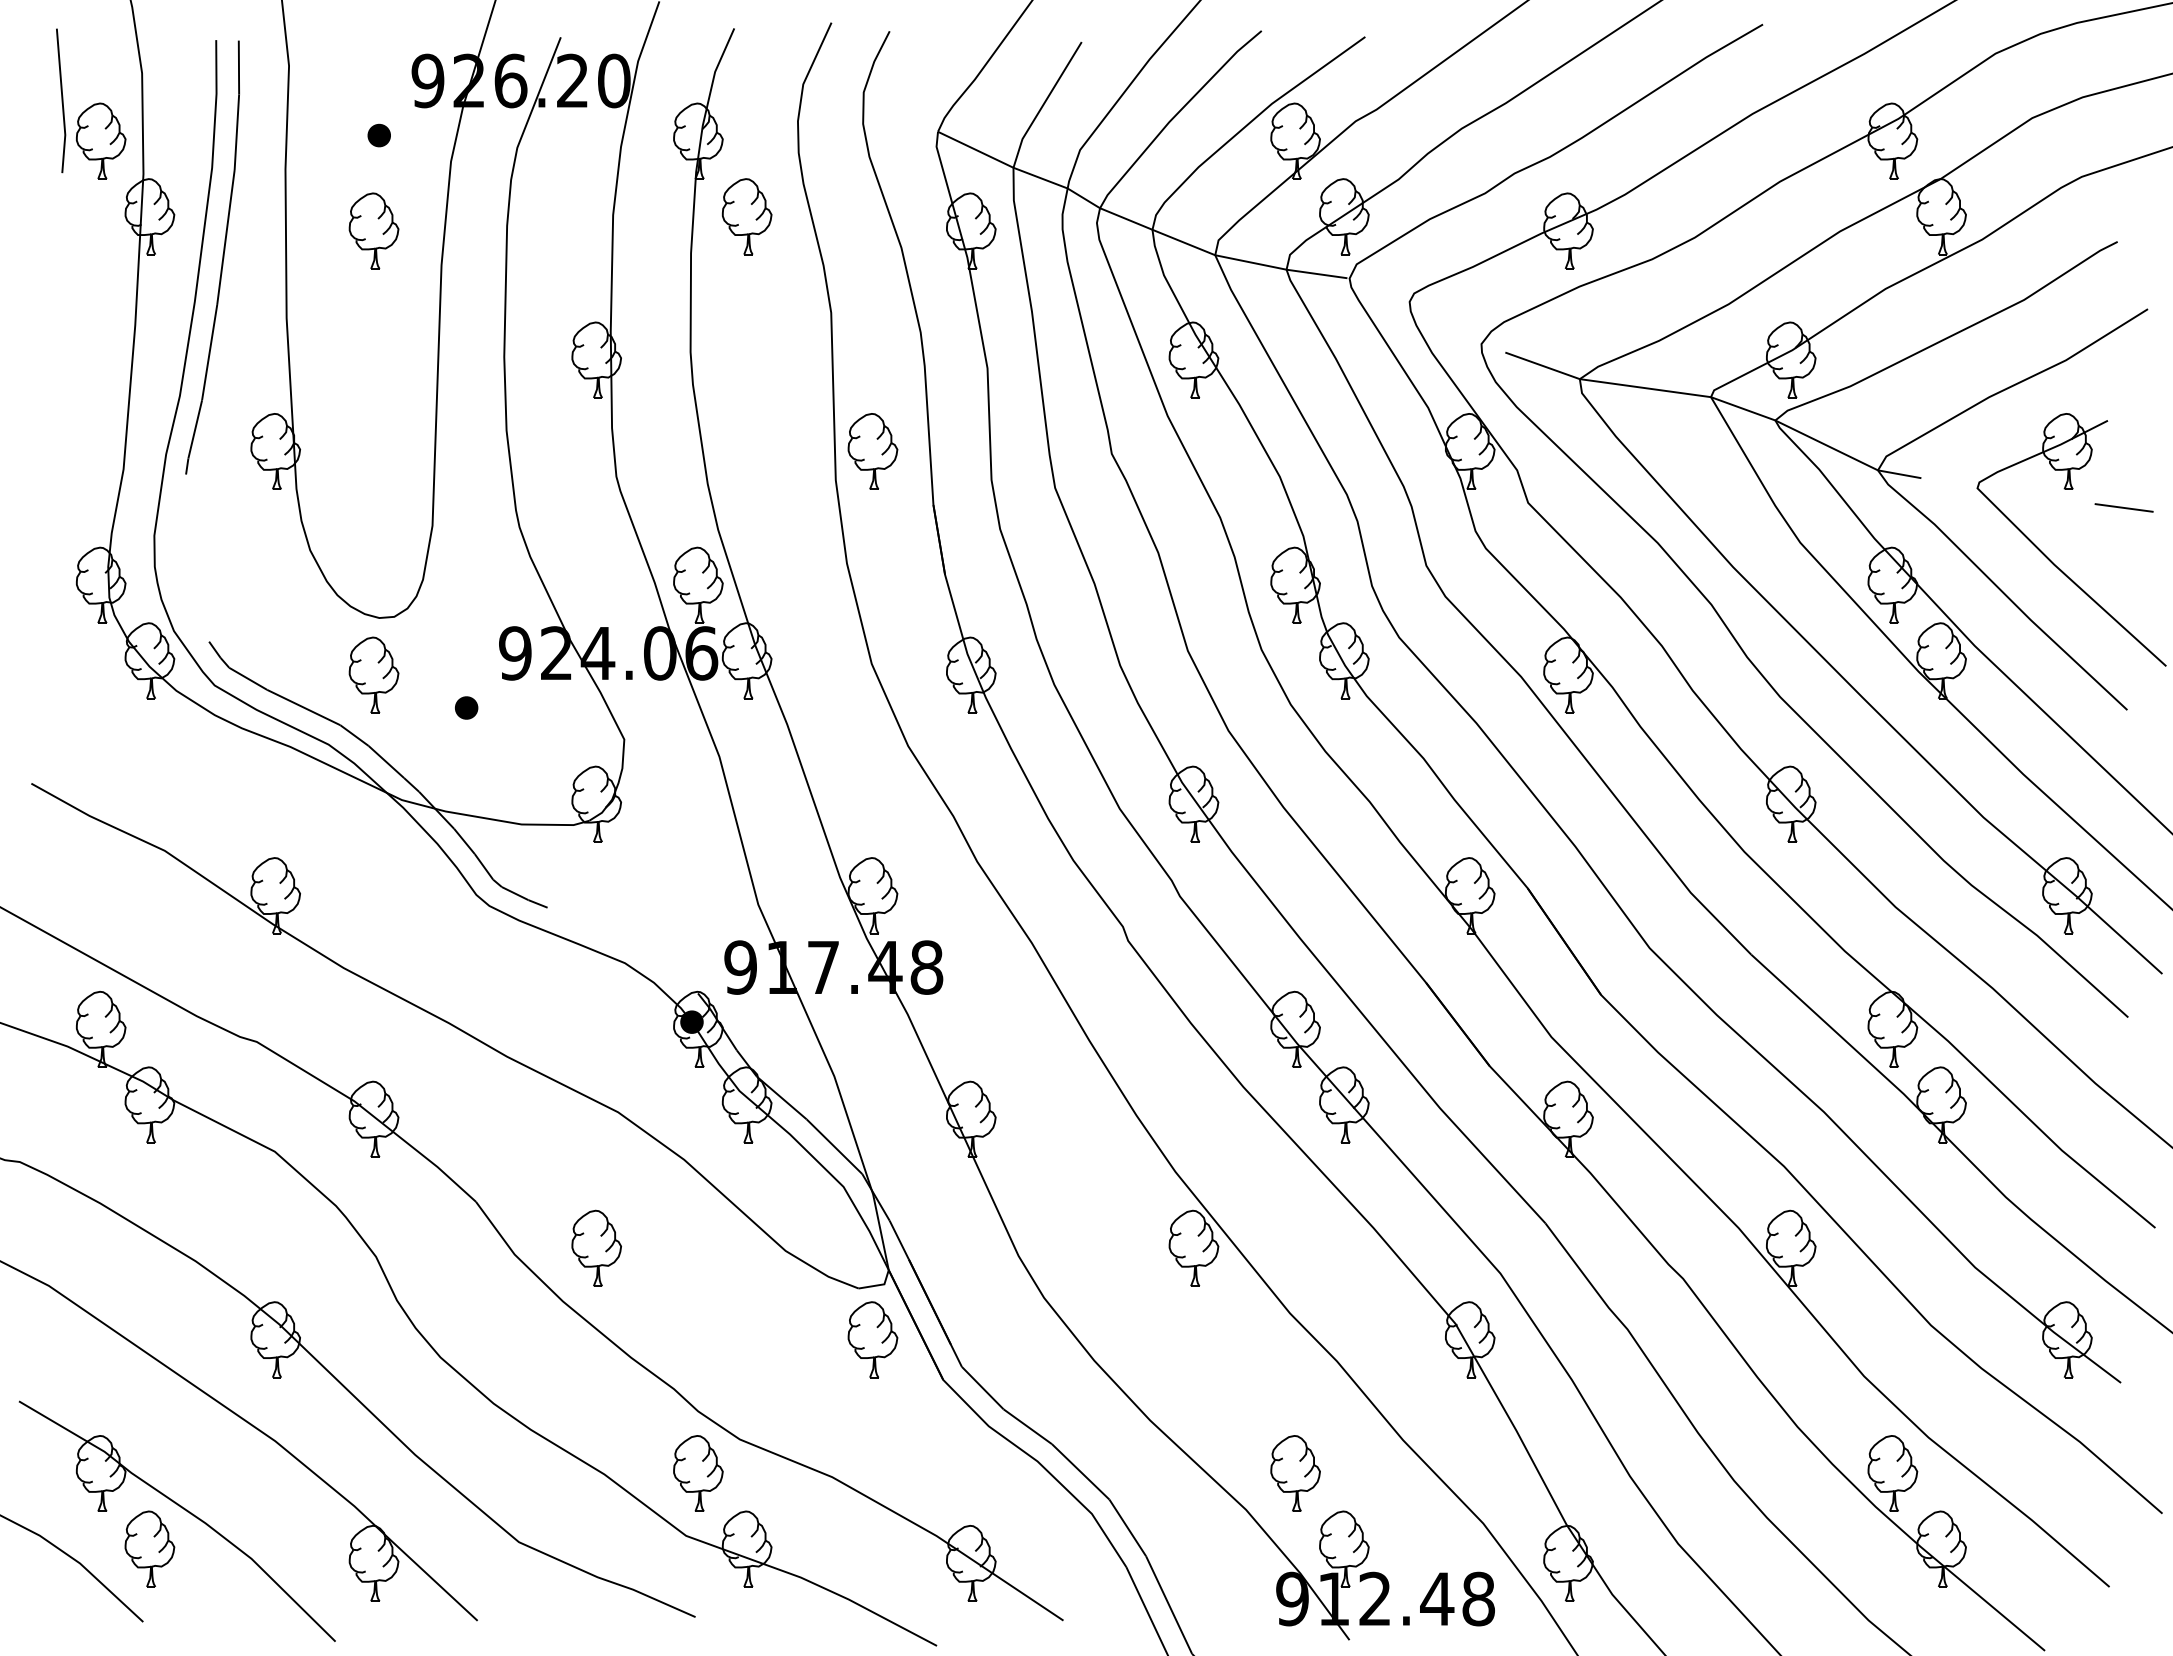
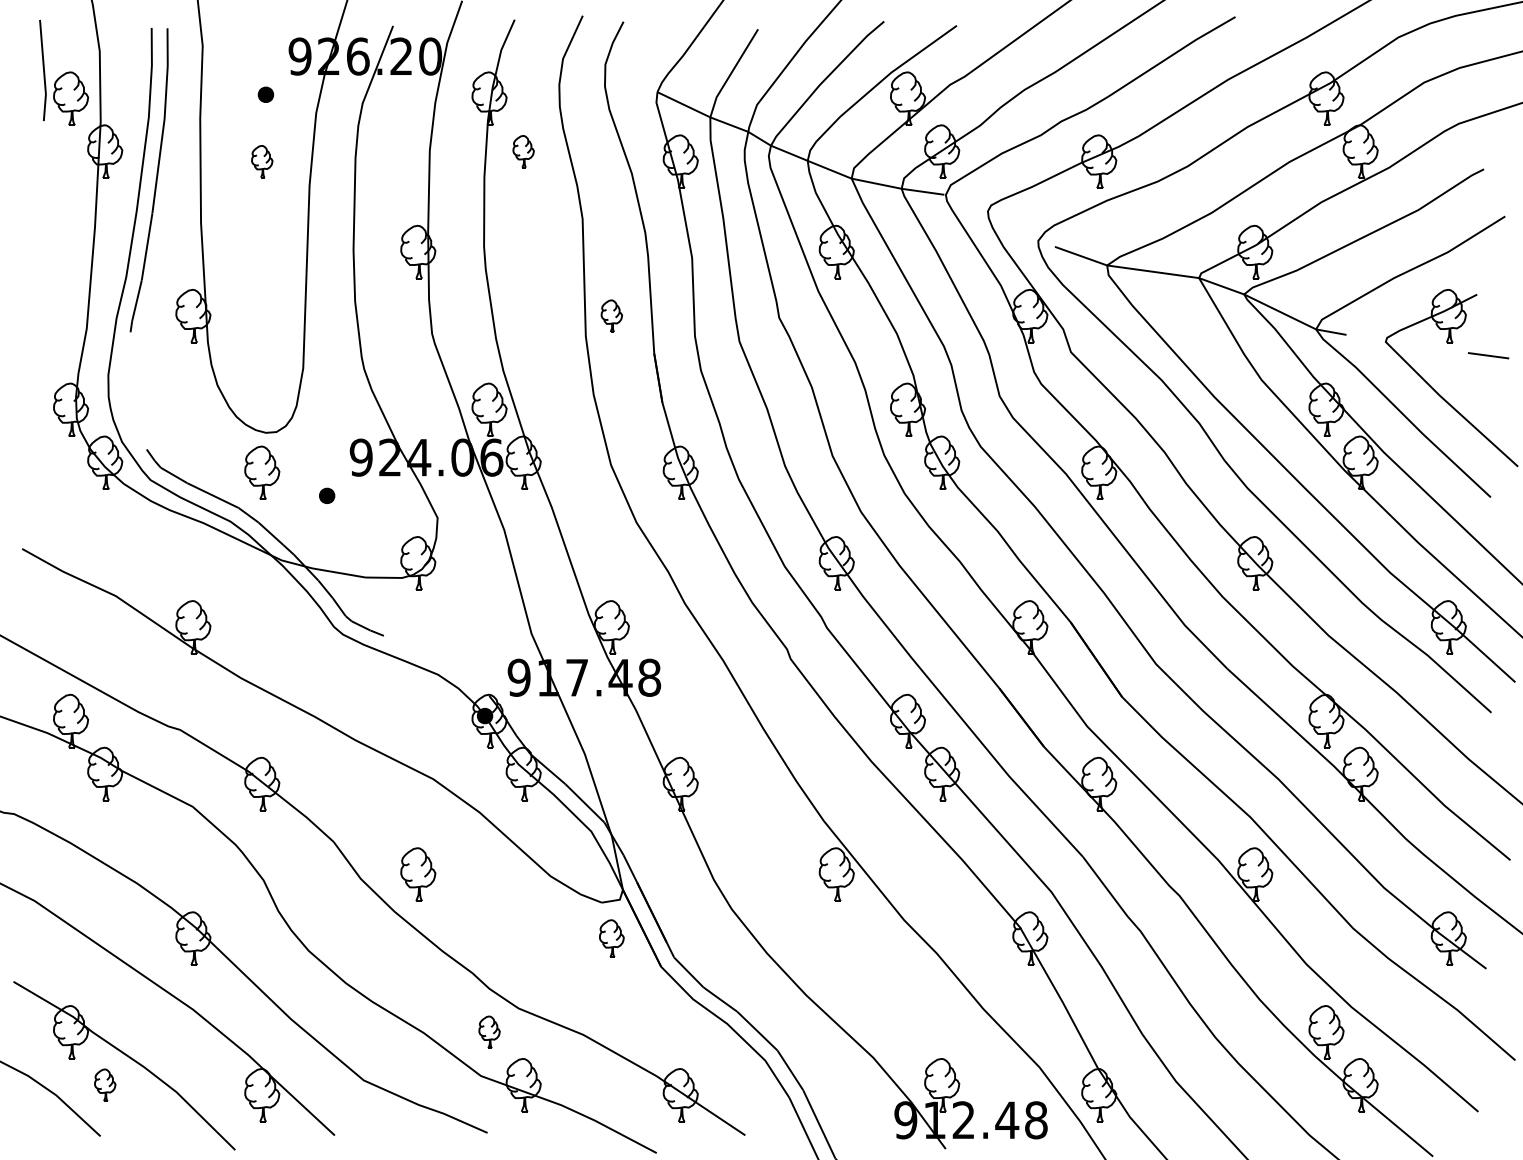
part: (746, 216) -> (523, 151), size x0.6
part: (373, 230) -> (261, 161), size x0.6
part: (872, 451) -> (611, 316), size x0.6
part: (872, 1339) -> (611, 938), size x0.7
part: (698, 1473) -> (489, 1032), size x0.6
part: (1295, 1473) -> (907, 1032), removed
part: (149, 1548) -> (104, 1084), size x0.6

